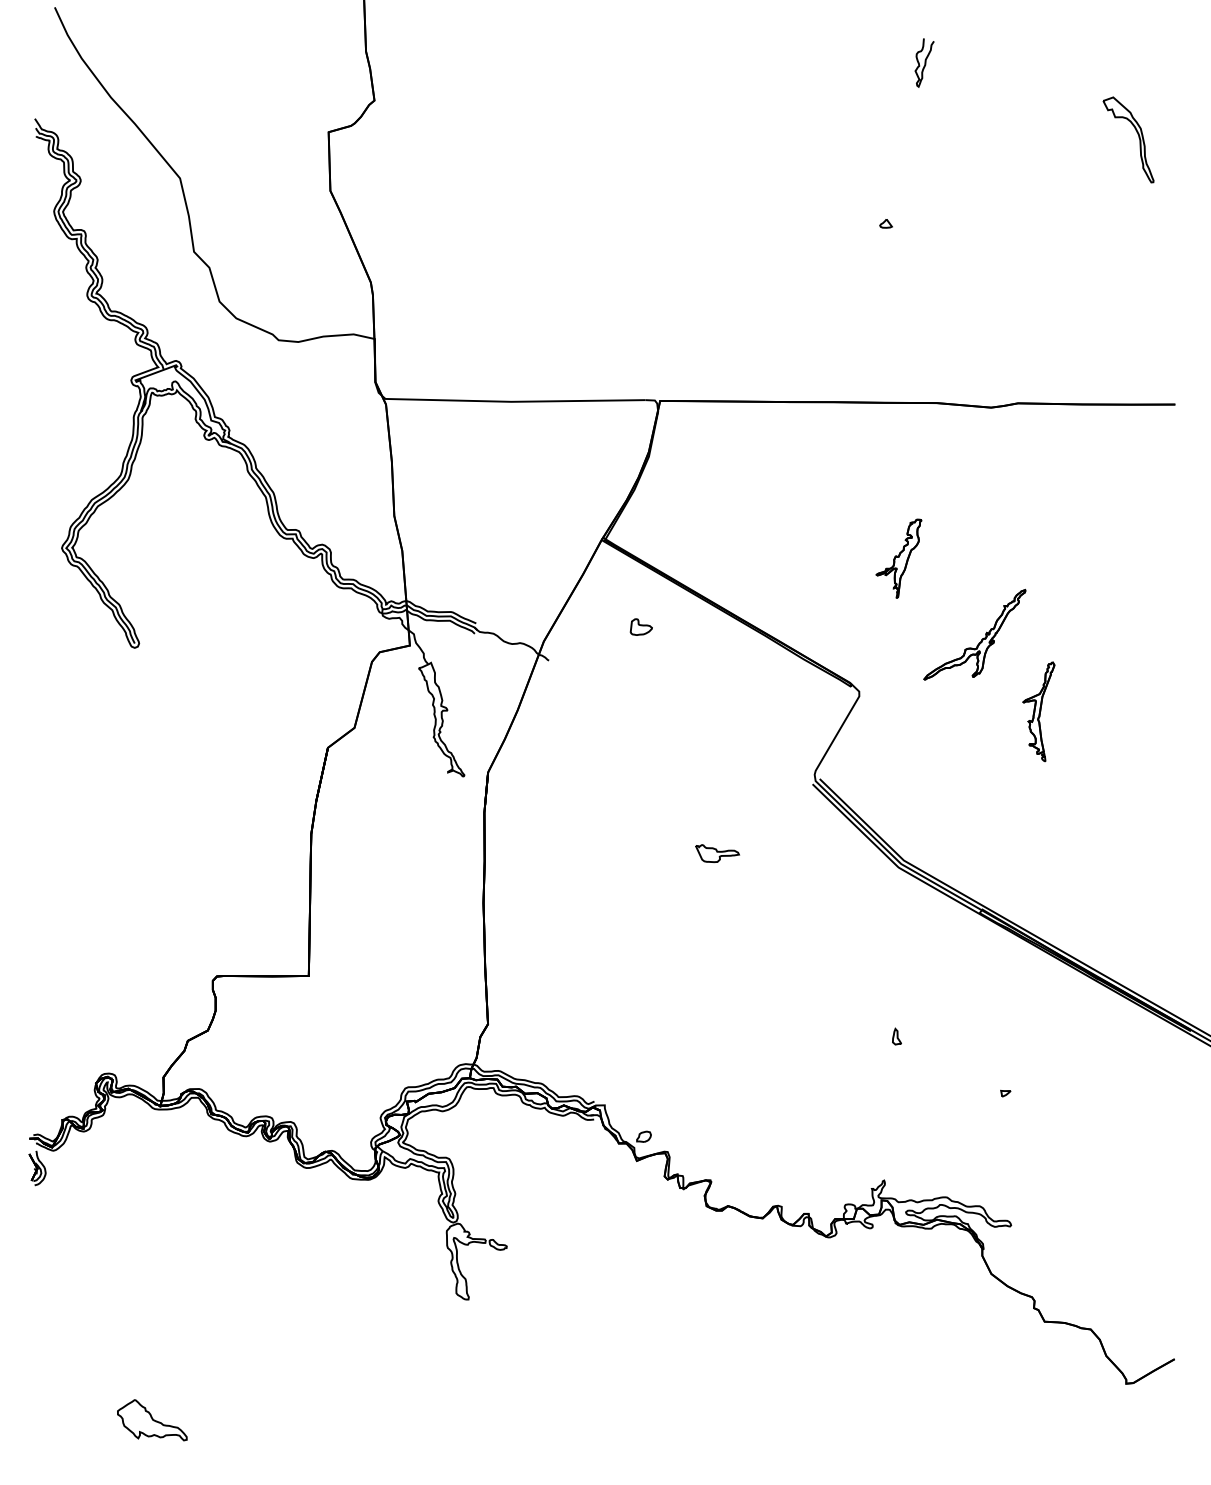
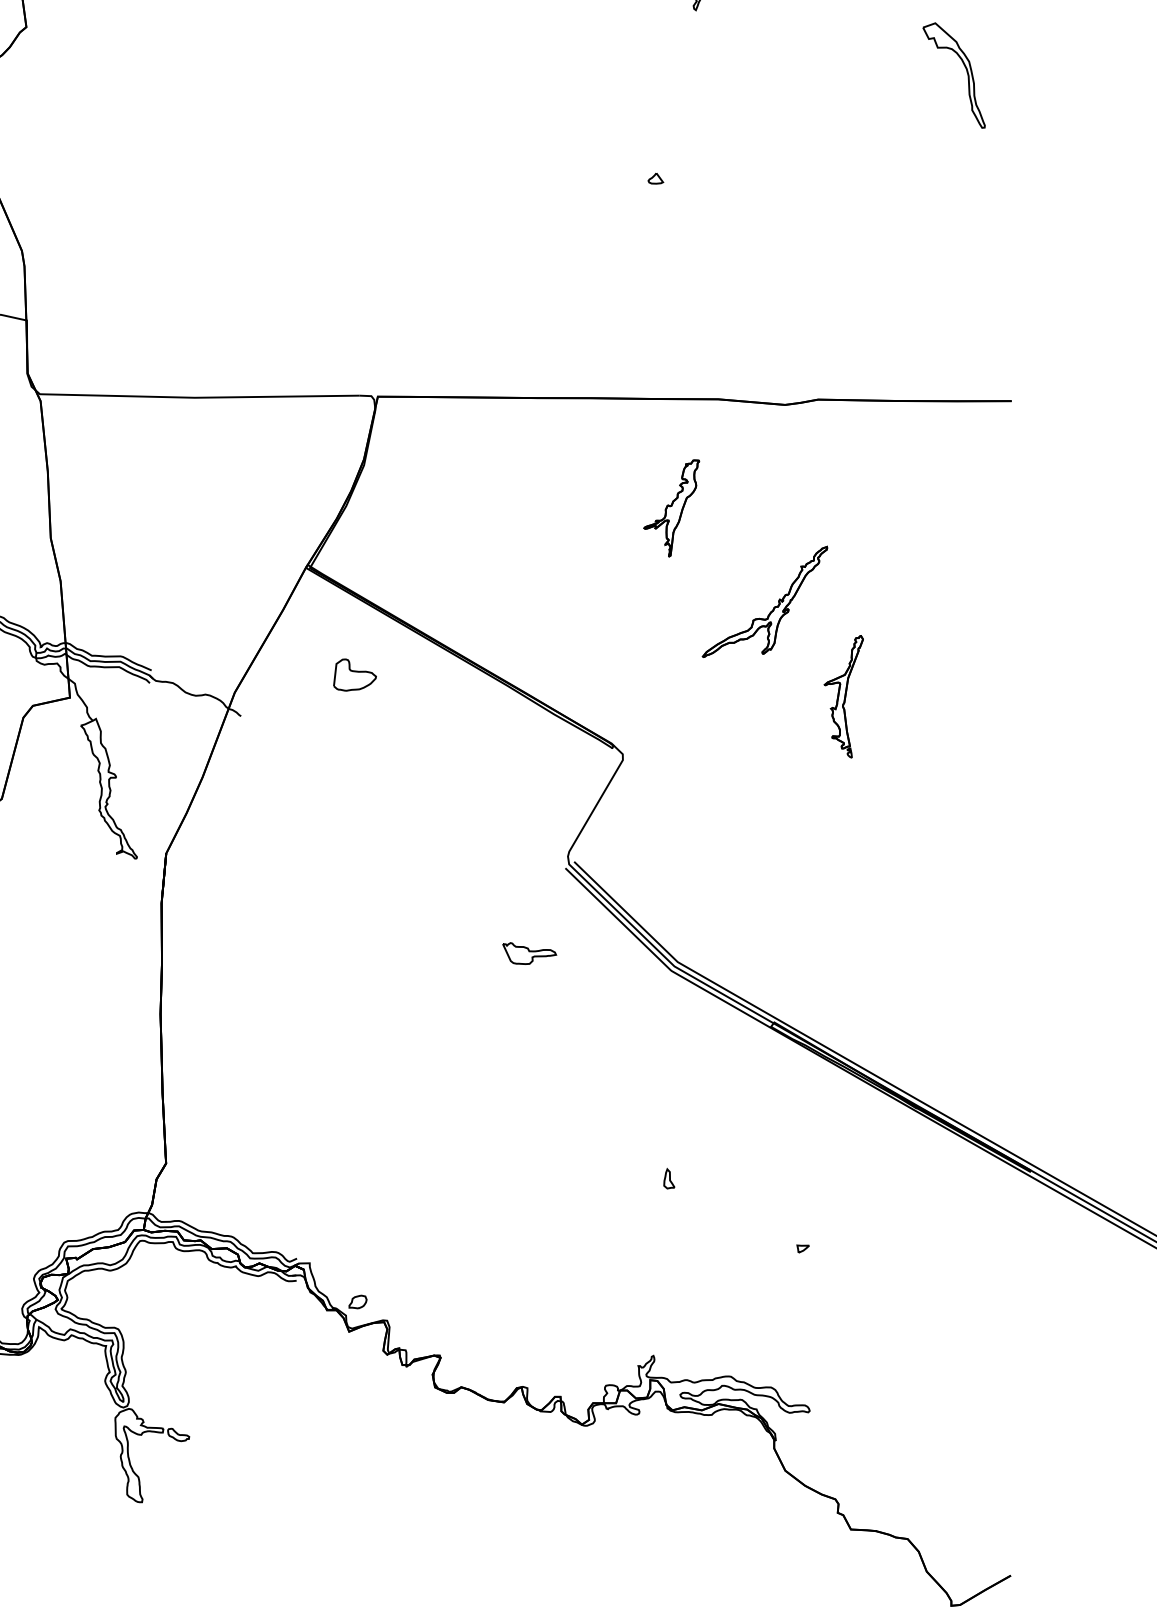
part: (640, 626) -> (353, 674), size x1.6
part: (967, 647) -> (755, 617), moved
part: (717, 853) -> (529, 953), moved

